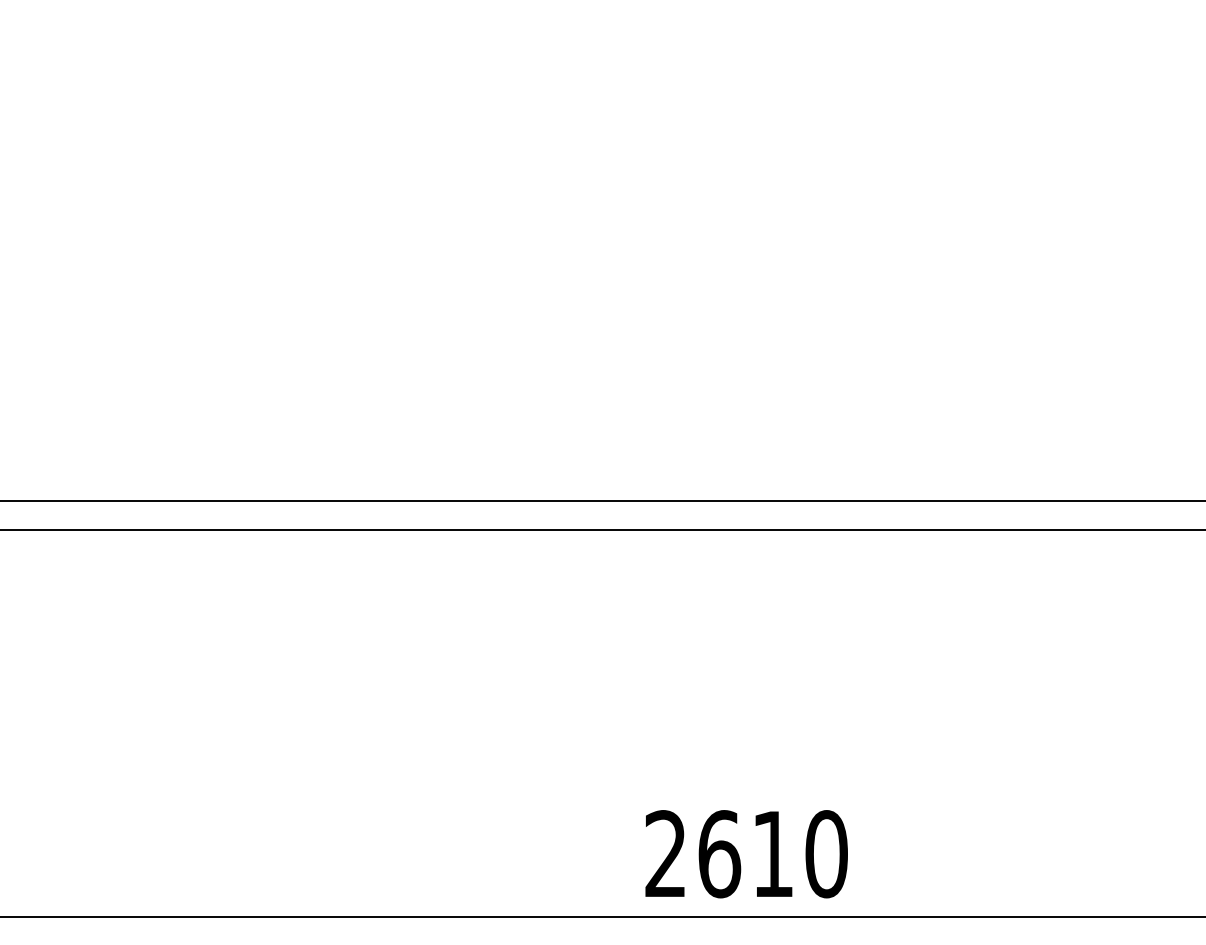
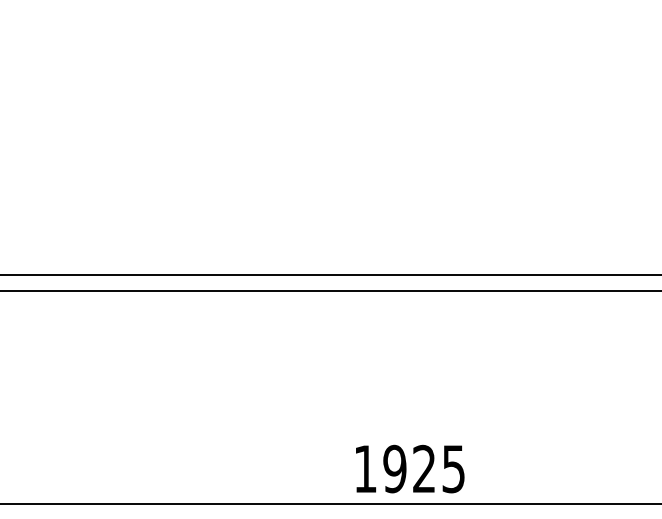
text: (745, 853) -> (409, 468), 2610 -> 1925

